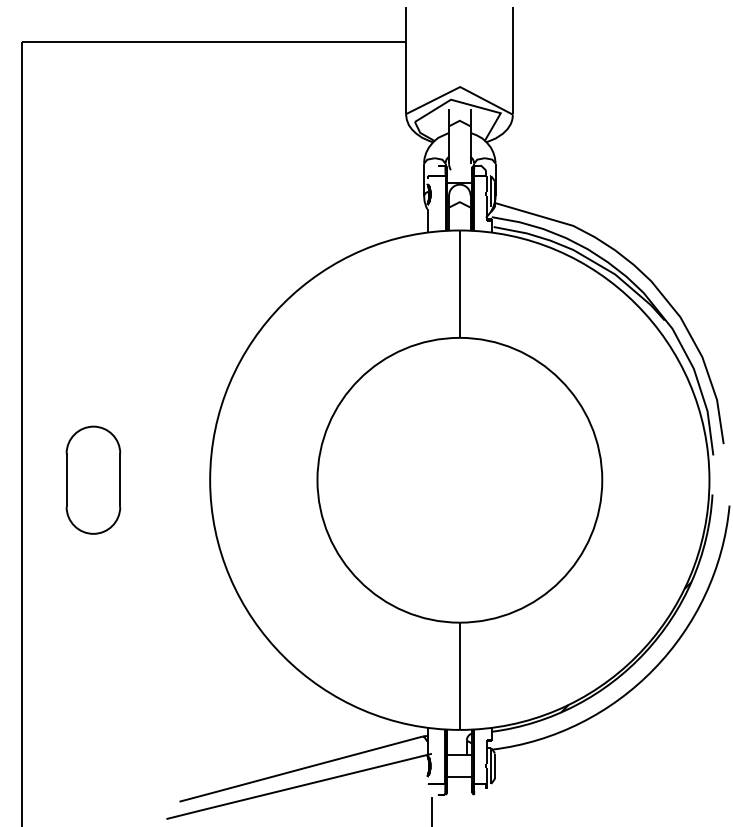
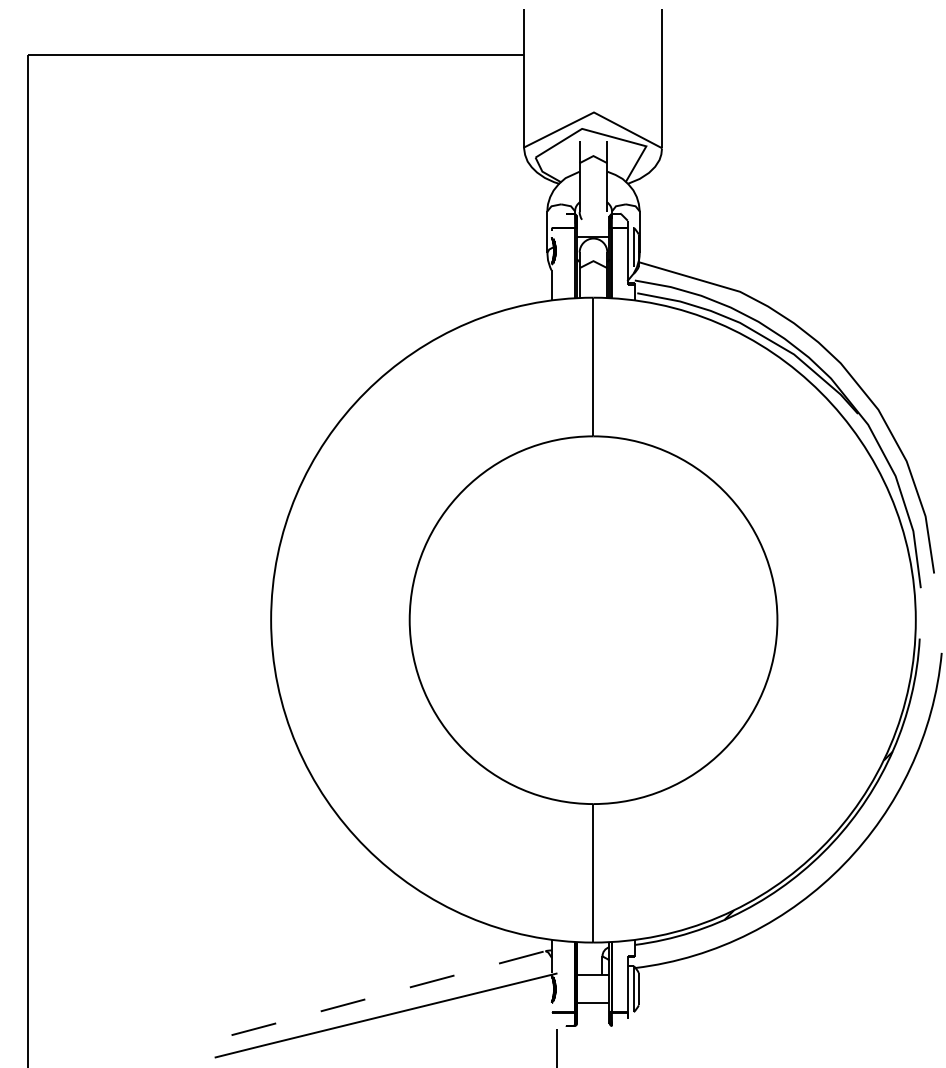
part: (93, 480) -> (120, 620), removed
line: (301, 769) -> (388, 993), solid -> dashed

